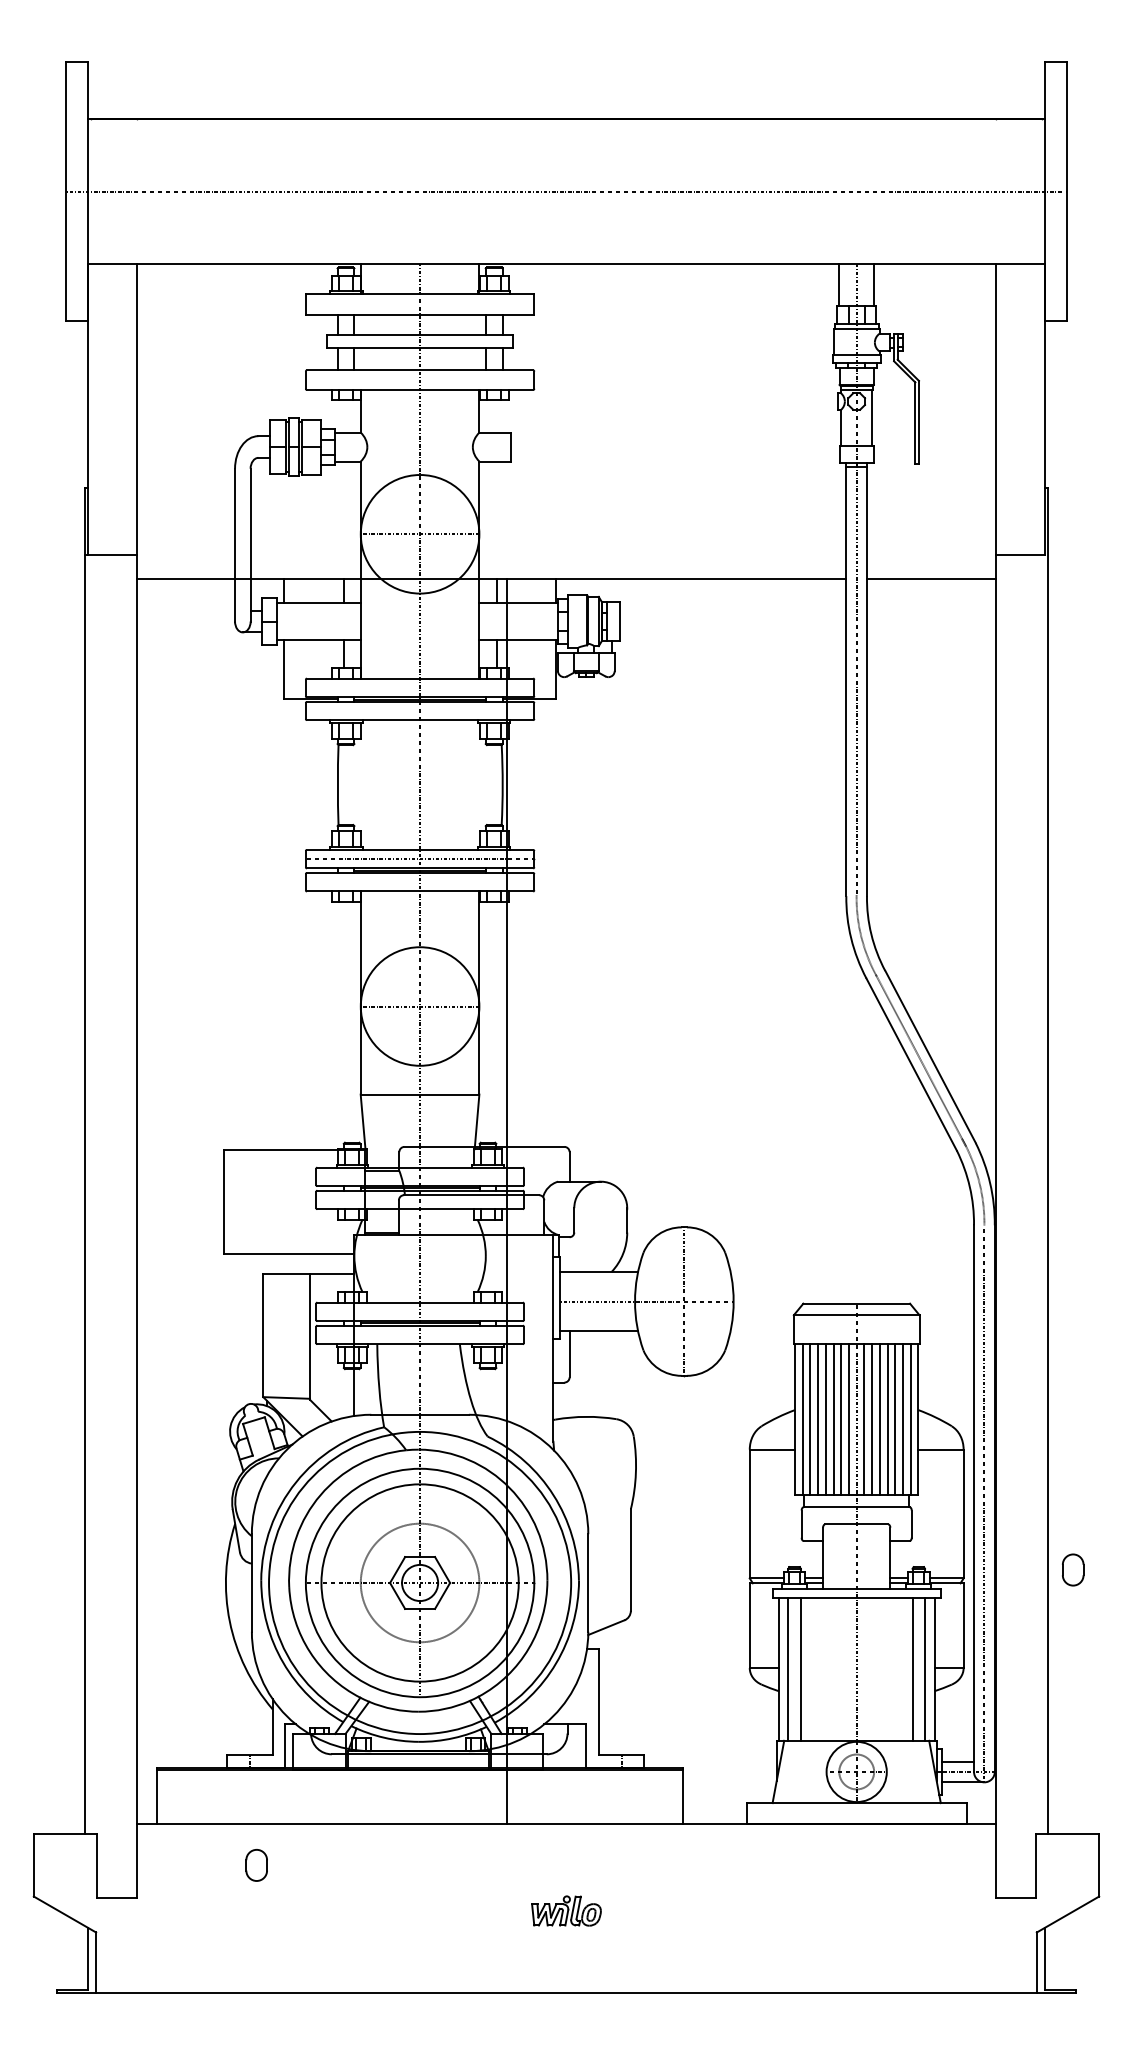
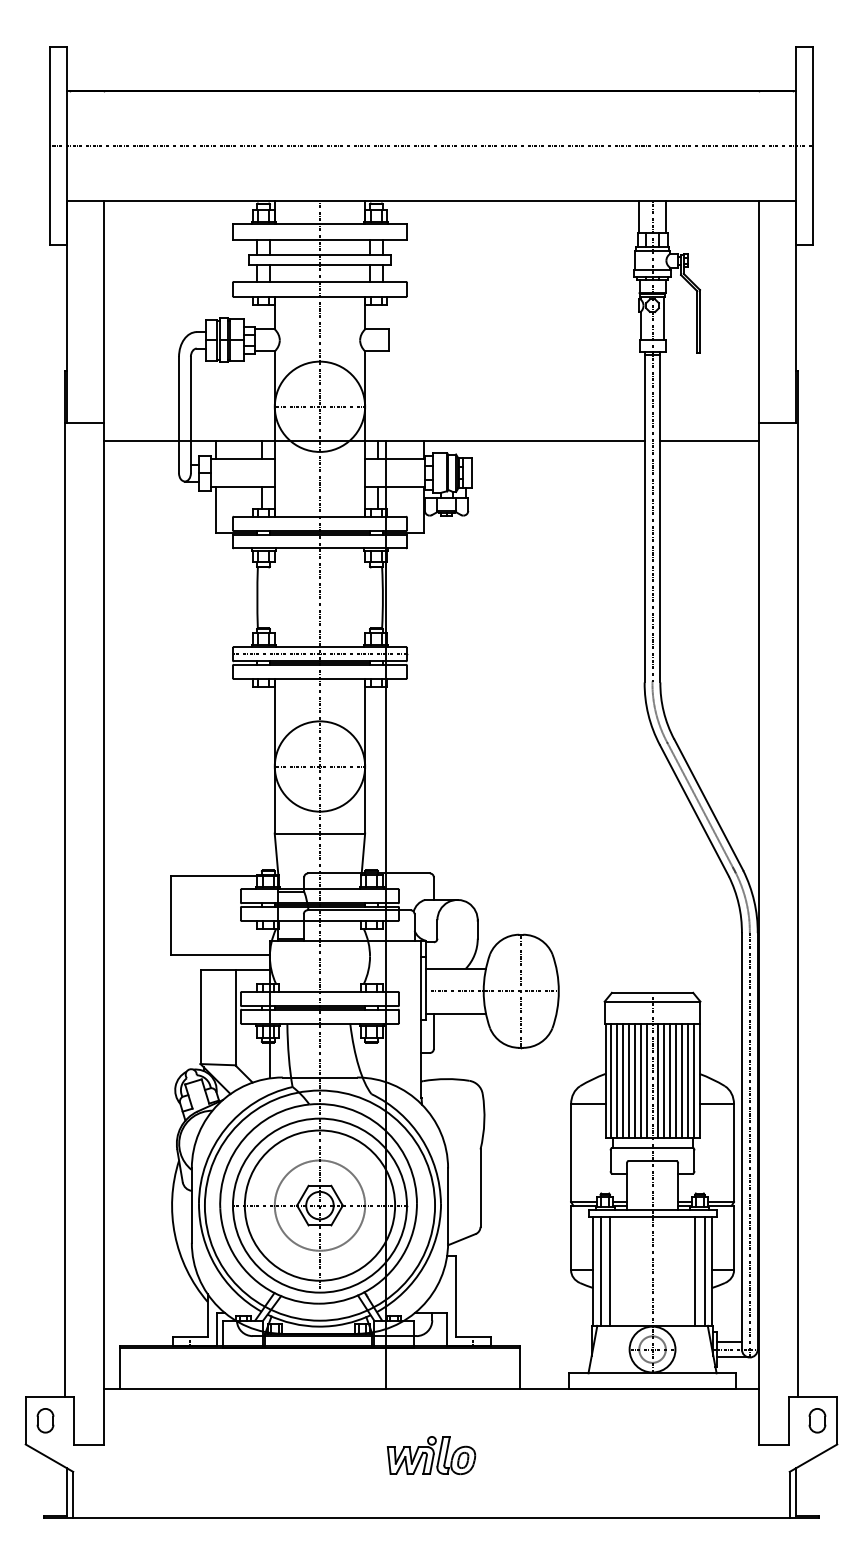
part: (1073, 1569) -> (817, 1420), moved
part: (256, 1865) -> (45, 1420), moved
part: (566, 1911) -> (431, 1455), size x1.67

